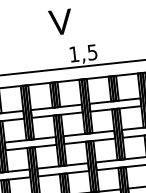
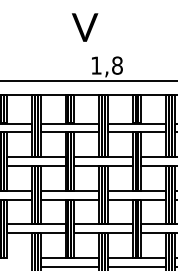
text: (92, 52) -> (117, 65), 1,5 -> 1,8

